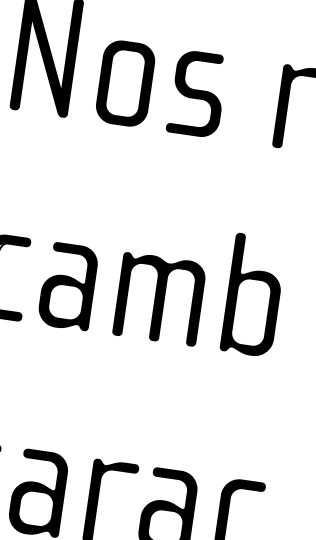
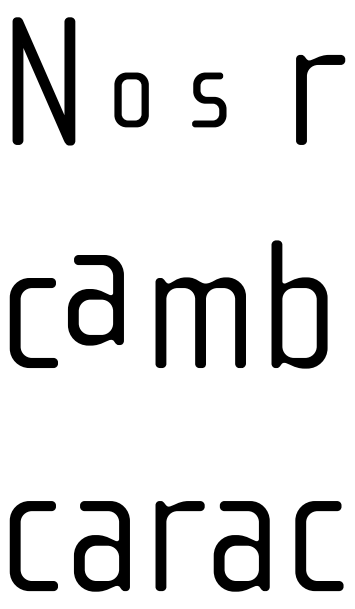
part: (125, 83) -> (131, 99), size x0.6
part: (197, 93) -> (209, 99), size x0.6
part: (67, 286) -> (95, 300), moved

